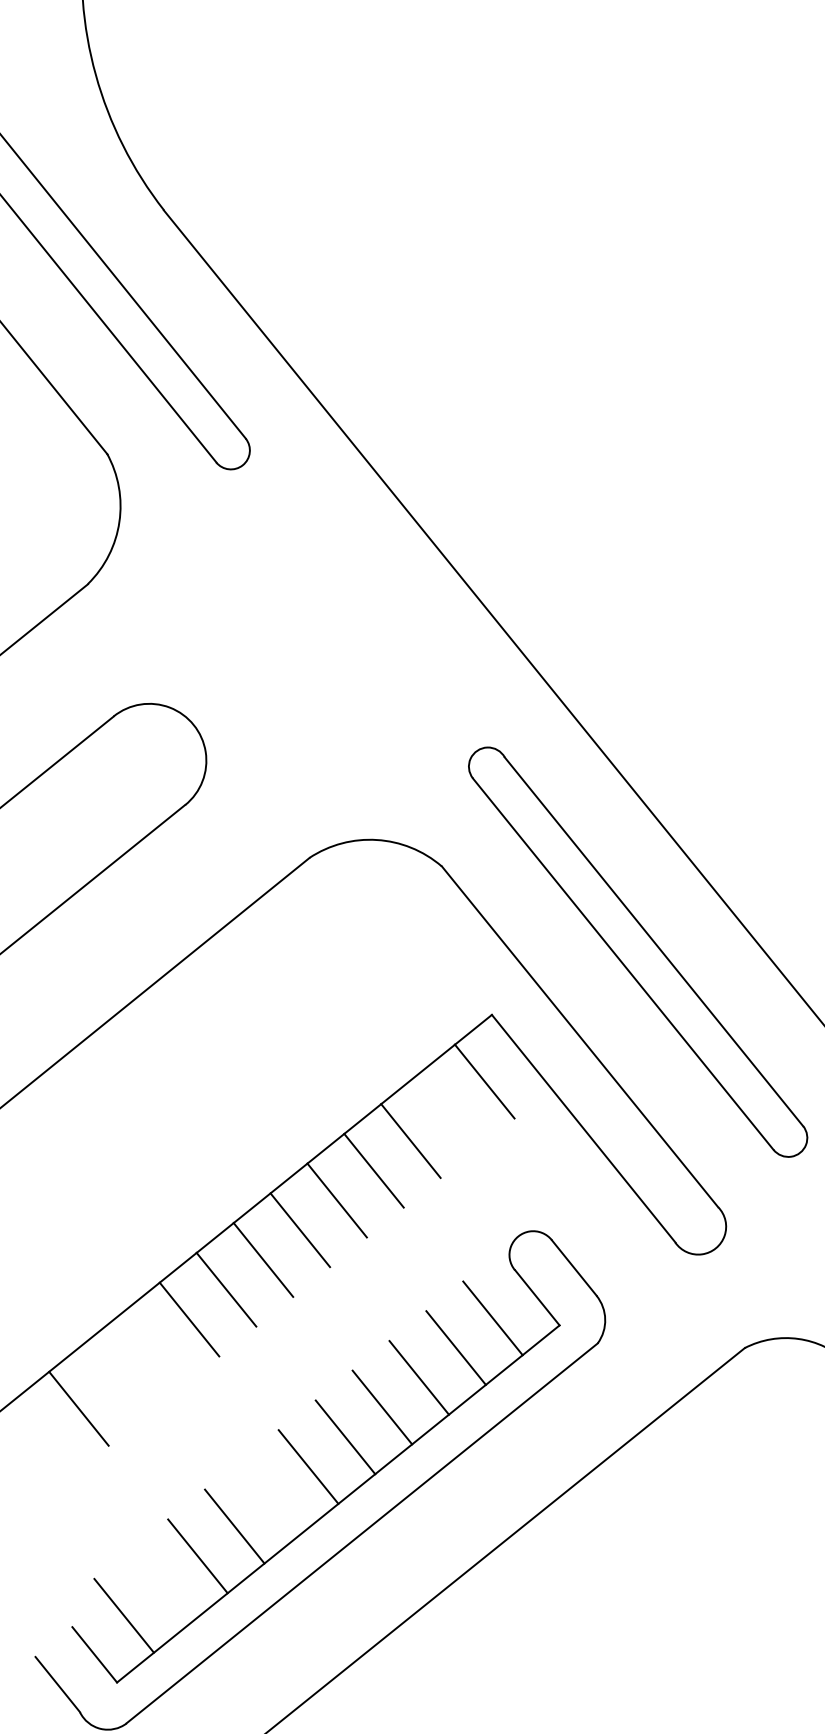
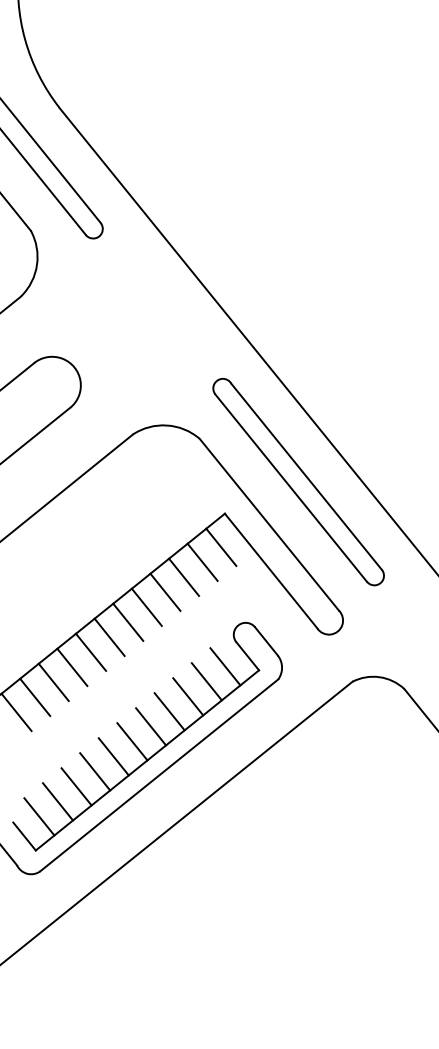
line: (447, 1109) -> (202, 561), added
line: (152, 1349) -> (53, 682), added
line: (116, 1379) -> (35, 697), added
line: (271, 1496) -> (113, 756), added
line: (162, 1585) -> (58, 801), added

